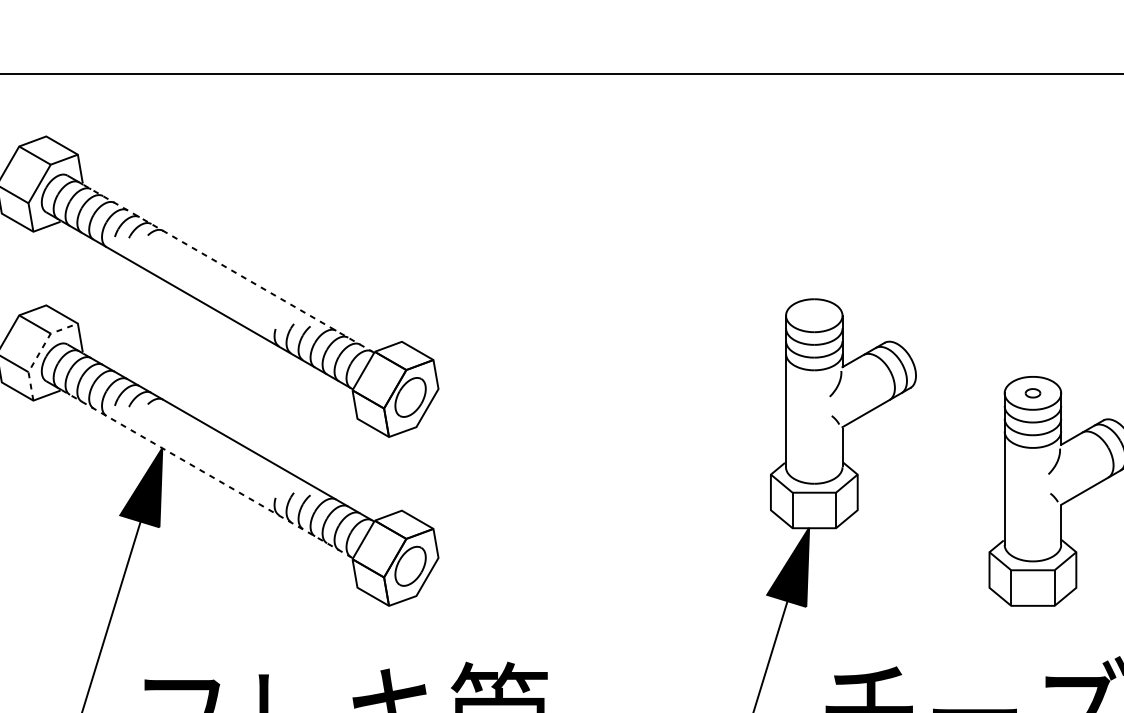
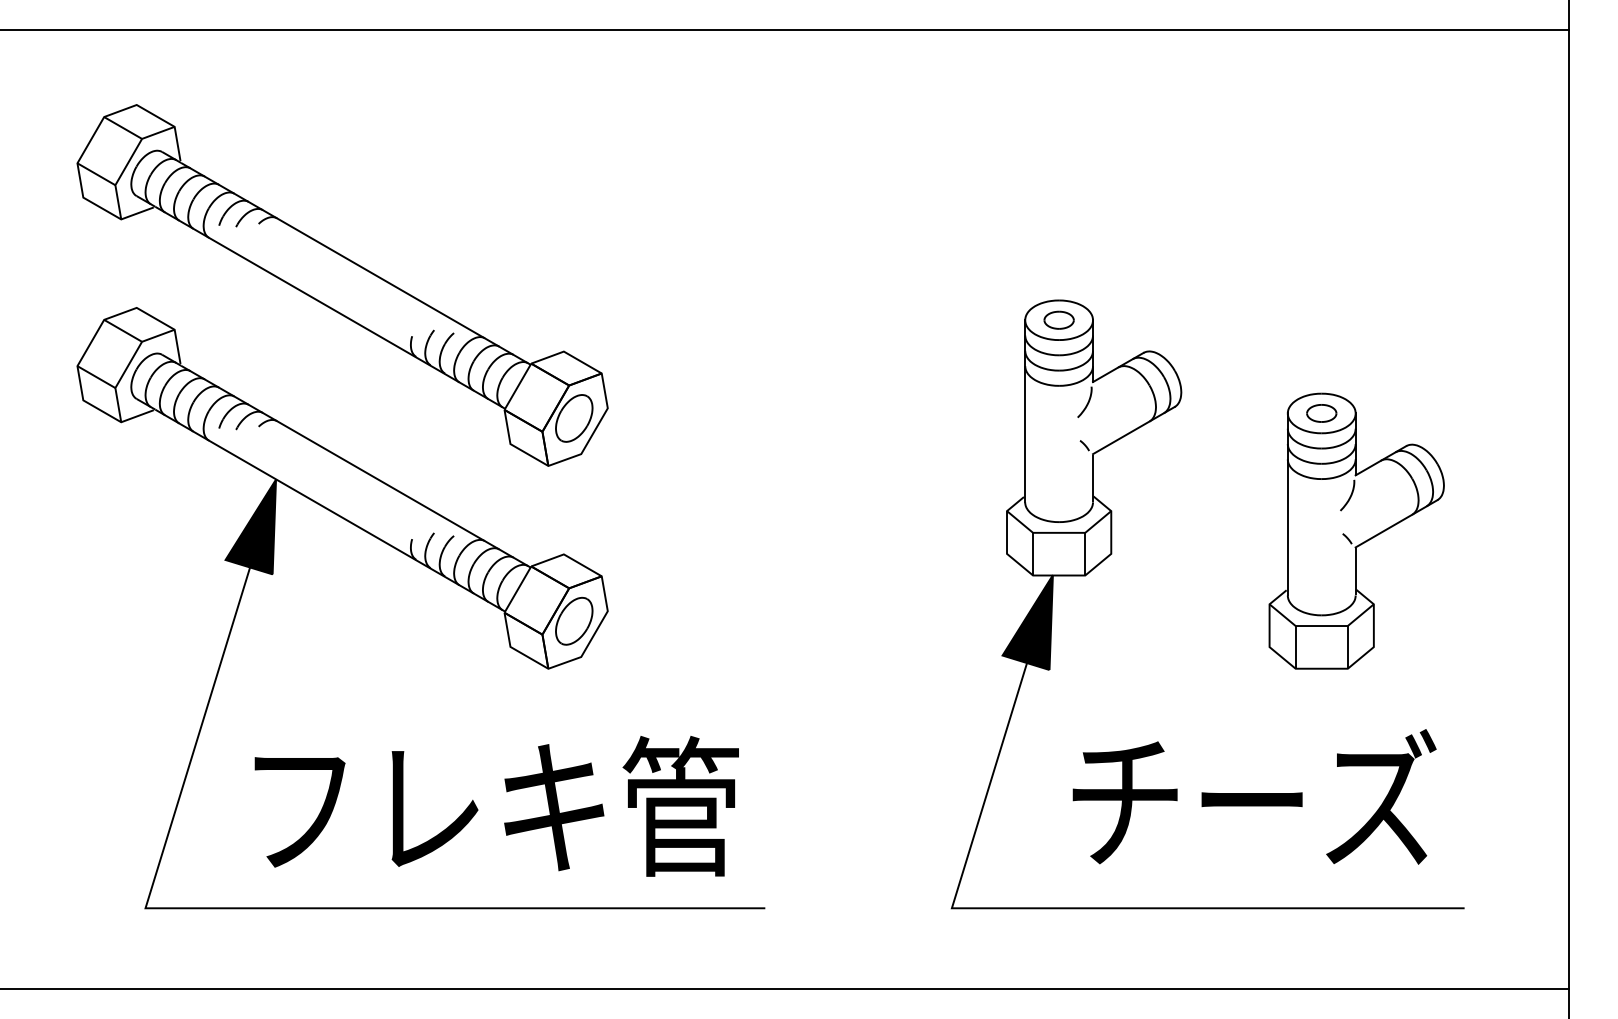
line: (228, 268) -> (355, 263), dashed -> solid
part: (813, 315) -> (1058, 319), added
line: (39, 352) -> (128, 364), dashed -> solid
part: (1032, 393) -> (1321, 413), size x1.67
line: (207, 474) -> (330, 510), dashed -> solid

